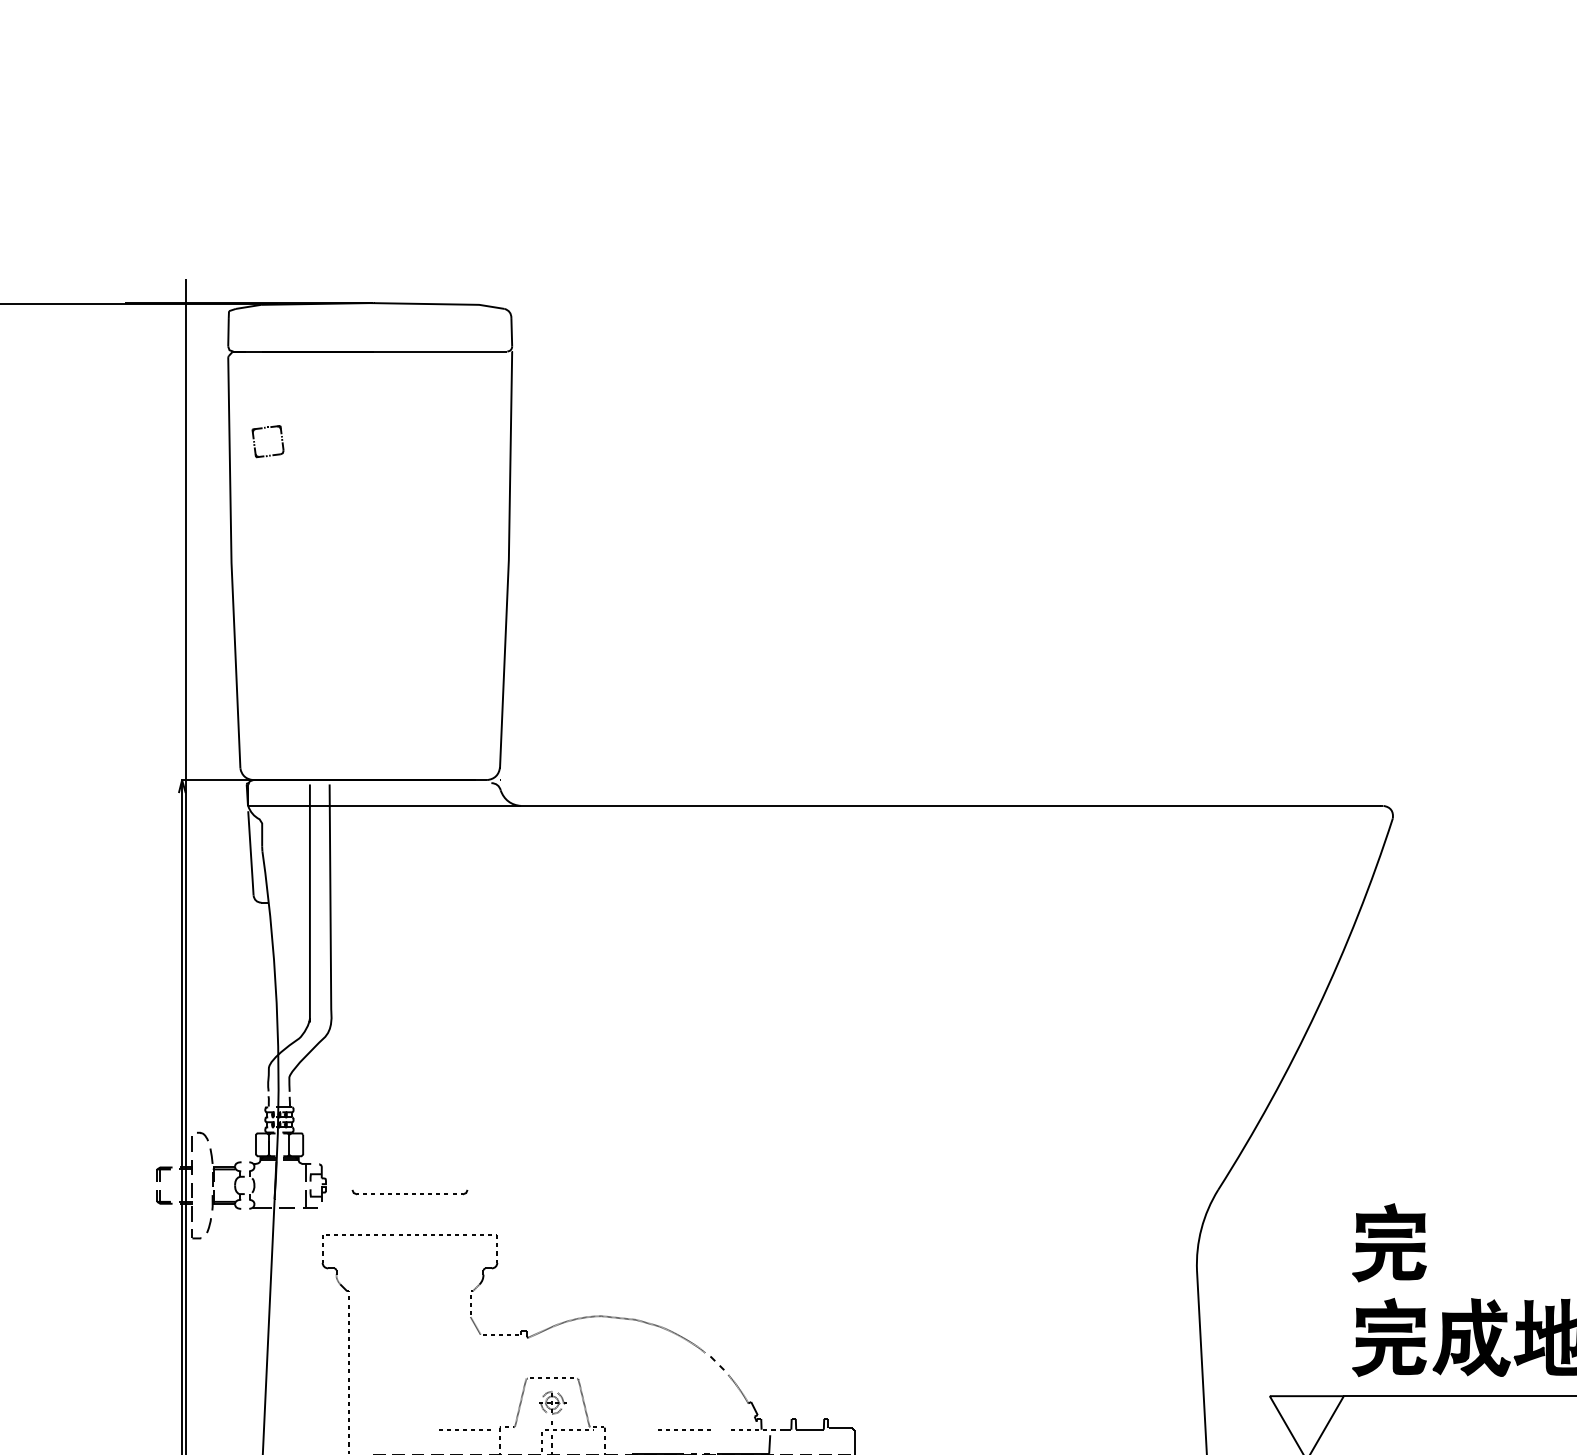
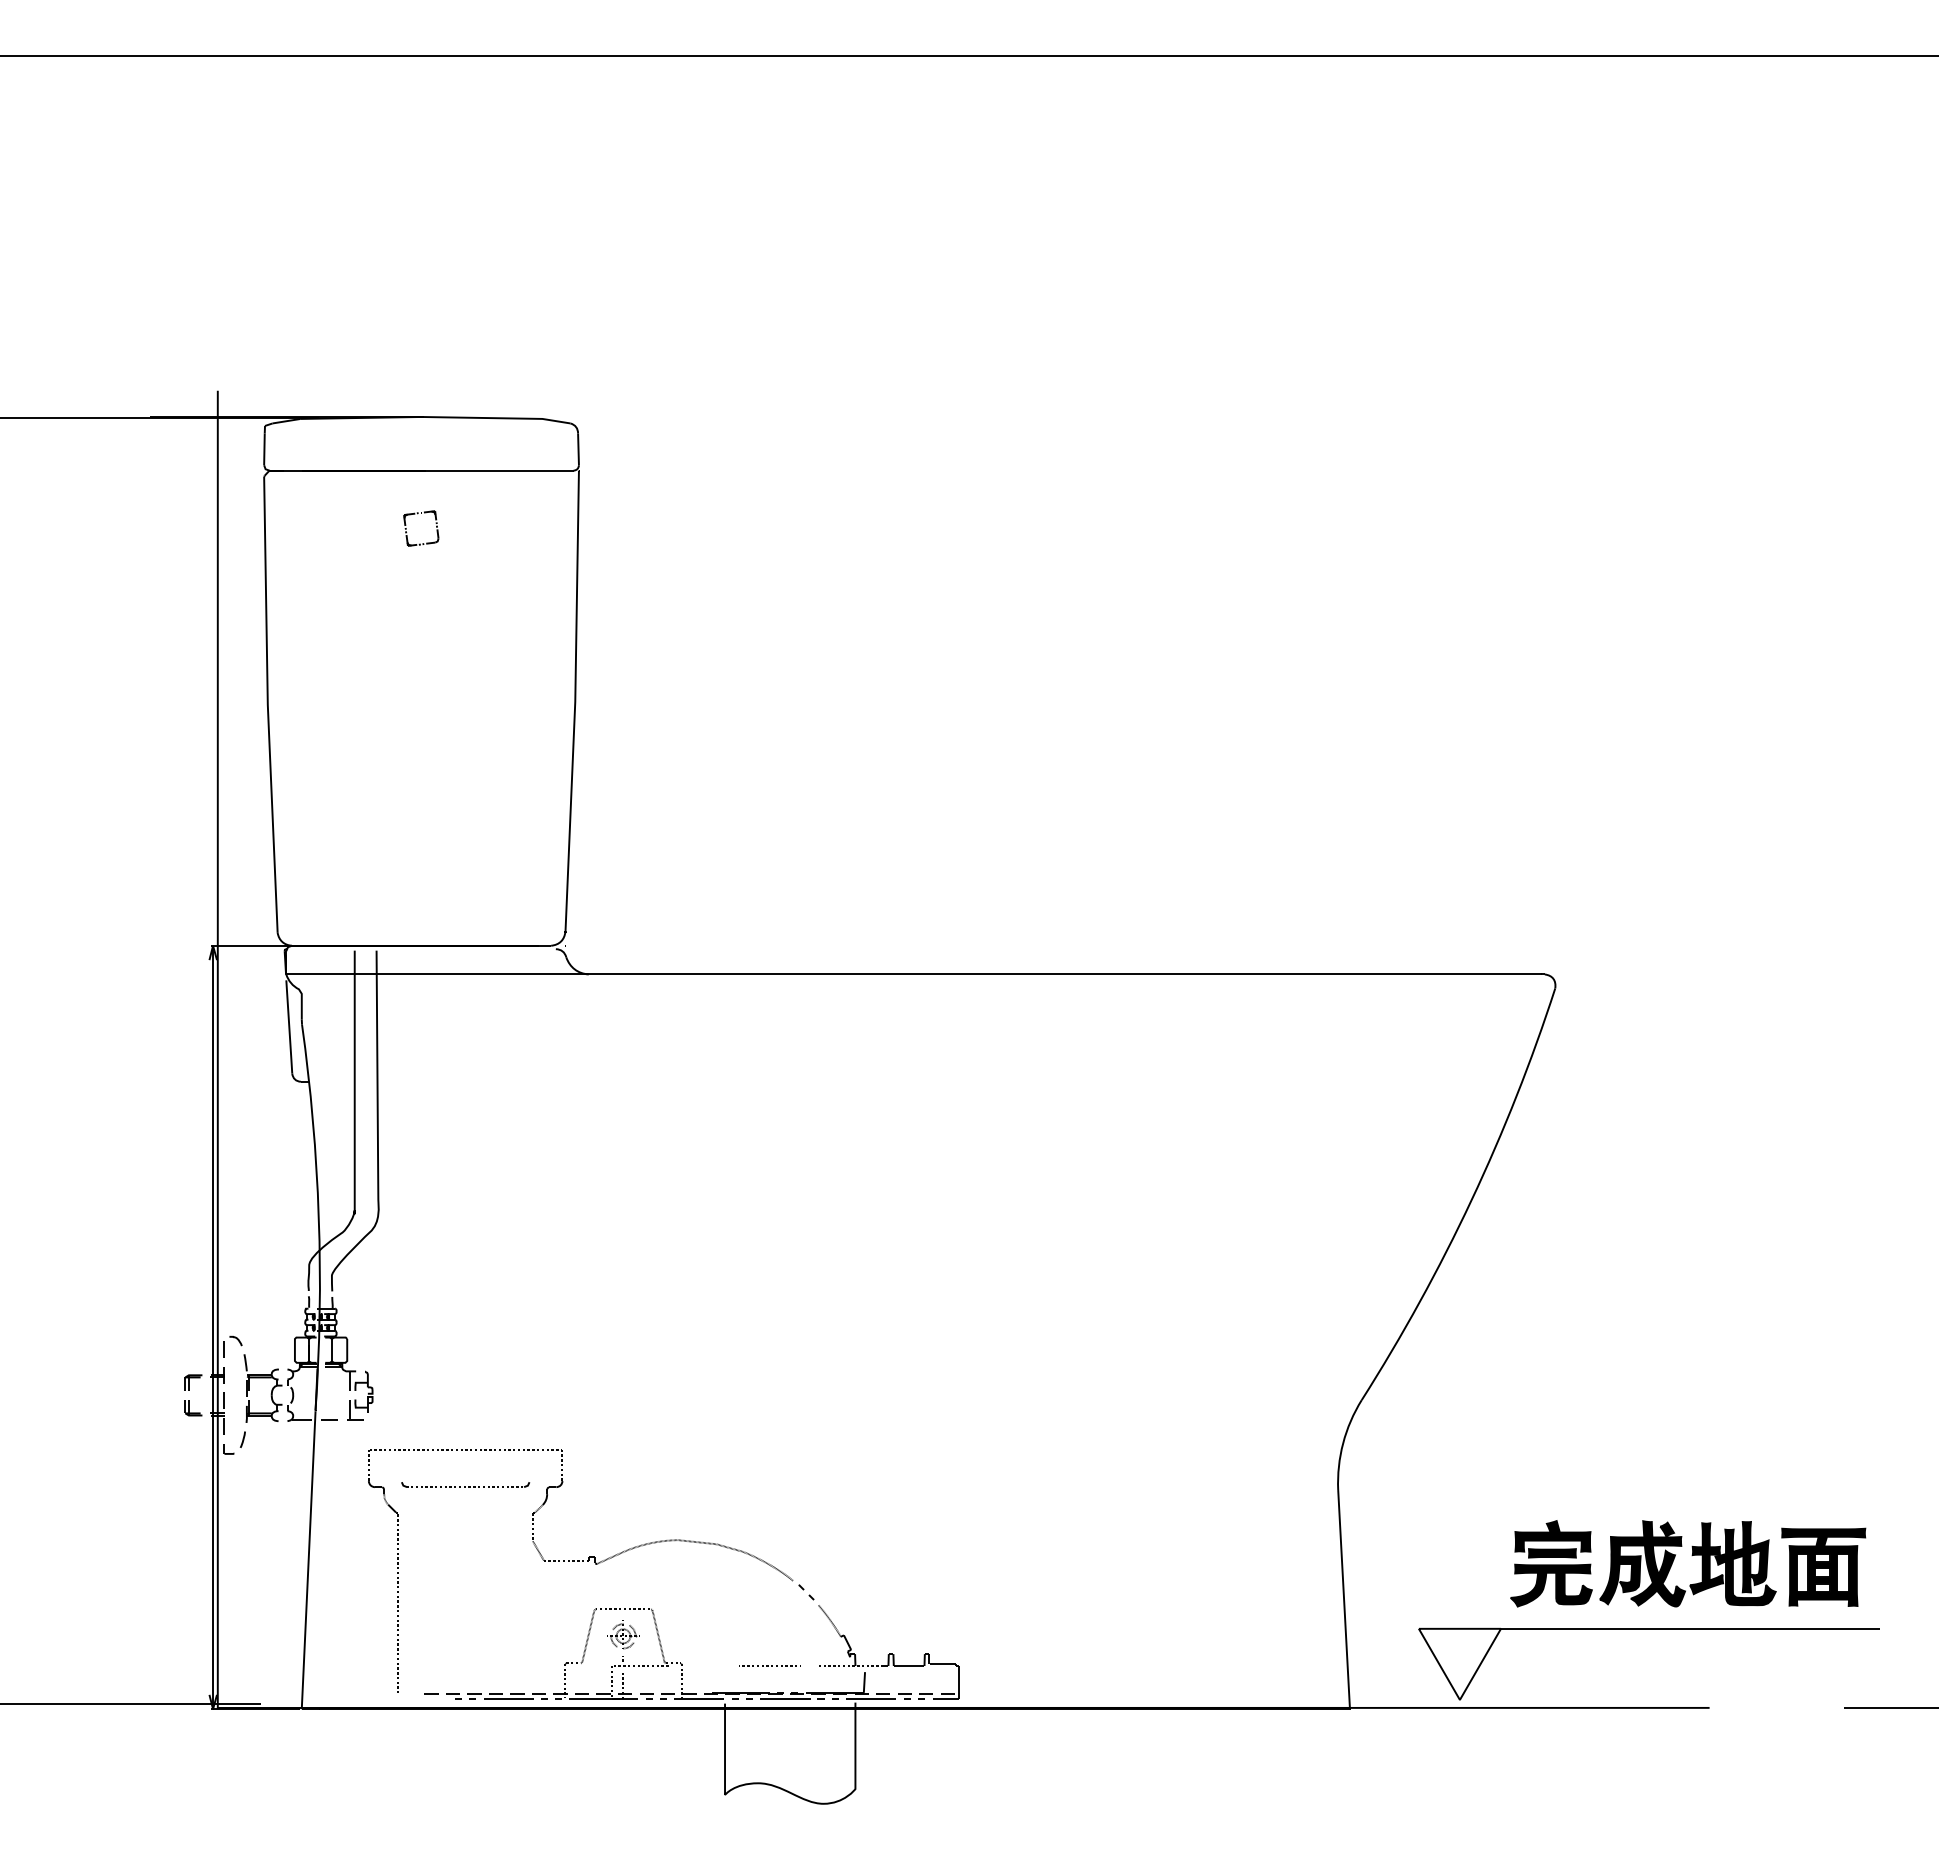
part: (264, 428) -> (417, 514), moved
part: (409, 1192) -> (465, 1484), moved
part: (1389, 1242) -> (1551, 1458), removed
part: (463, 1429) -> (525, 1665), removed

